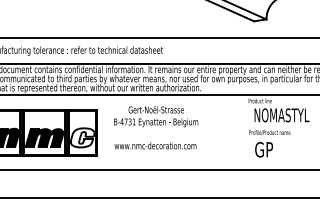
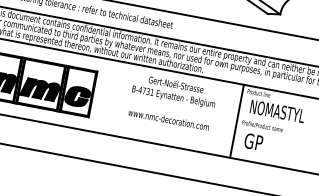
text: (156, 127) -> (173, 102), moved
line: (243, 132) -> (236, 121), added
fill: (82, 137) -> (77, 96), added

